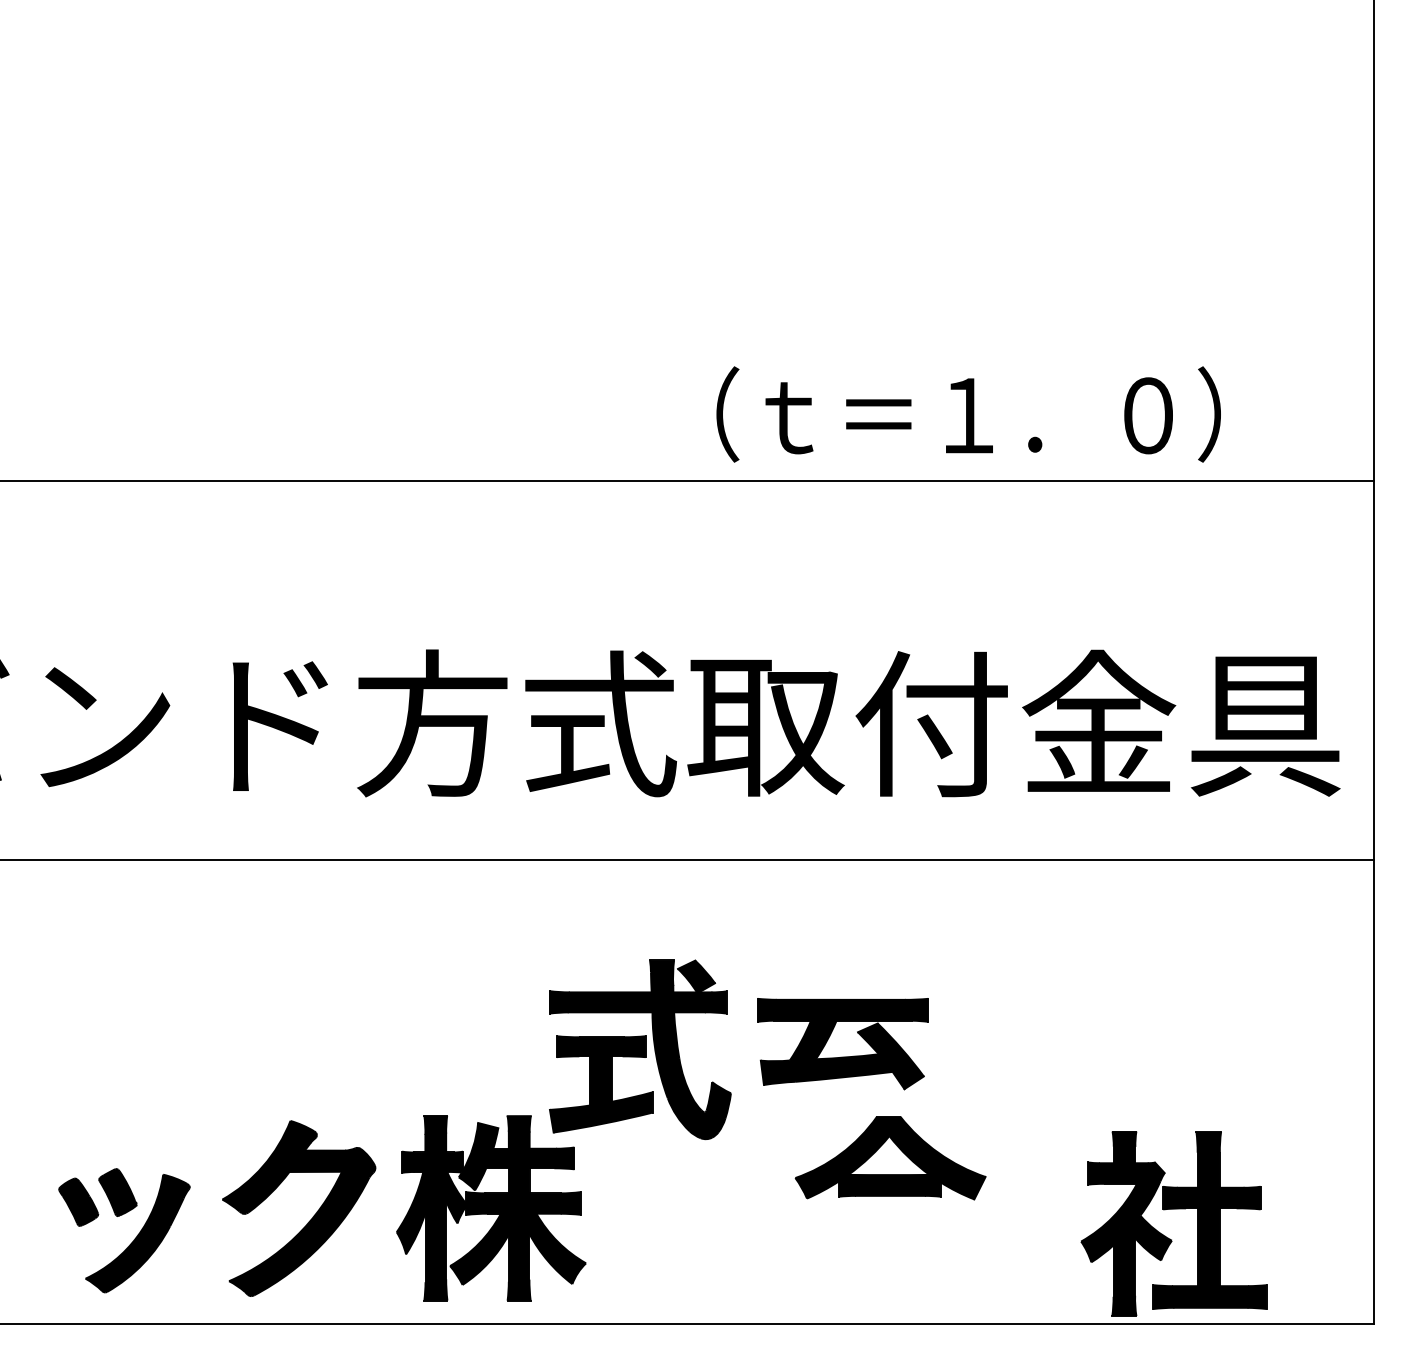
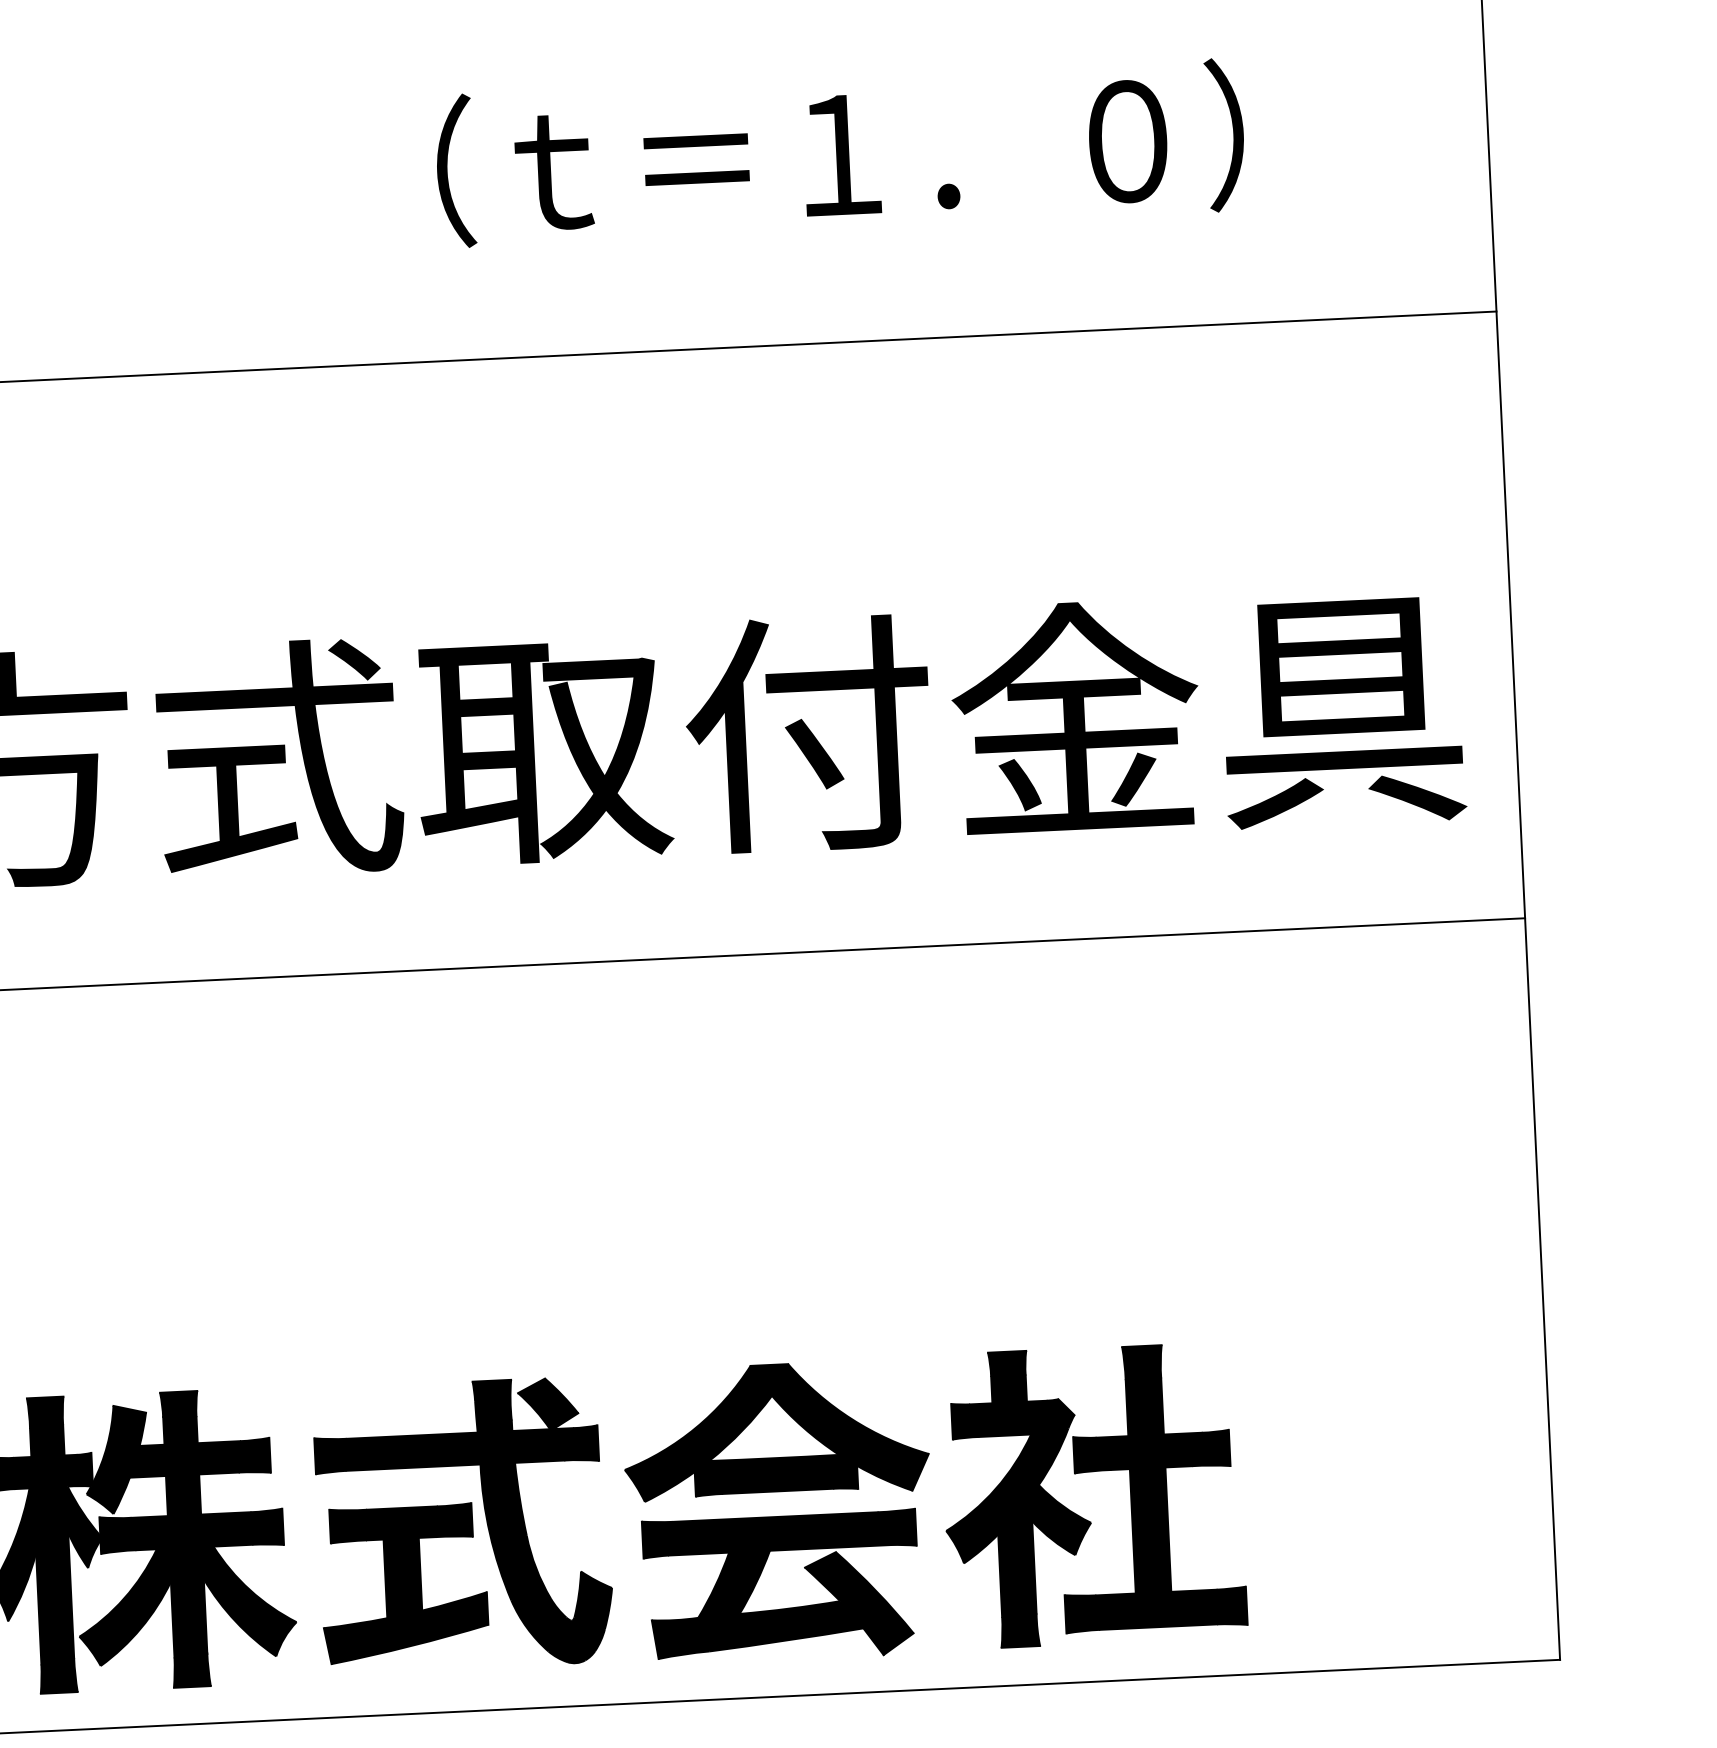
text: (968, 414) -> (840, 153), moved
part: (842, 1044) -> (781, 1588), moved
part: (640, 1049) -> (464, 1524), moved
part: (1173, 1209) -> (1091, 1472), moved

